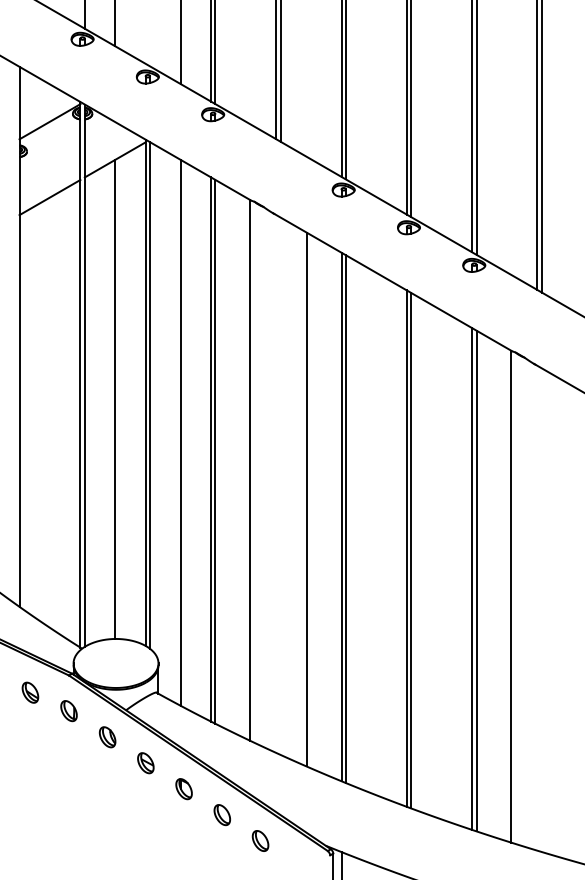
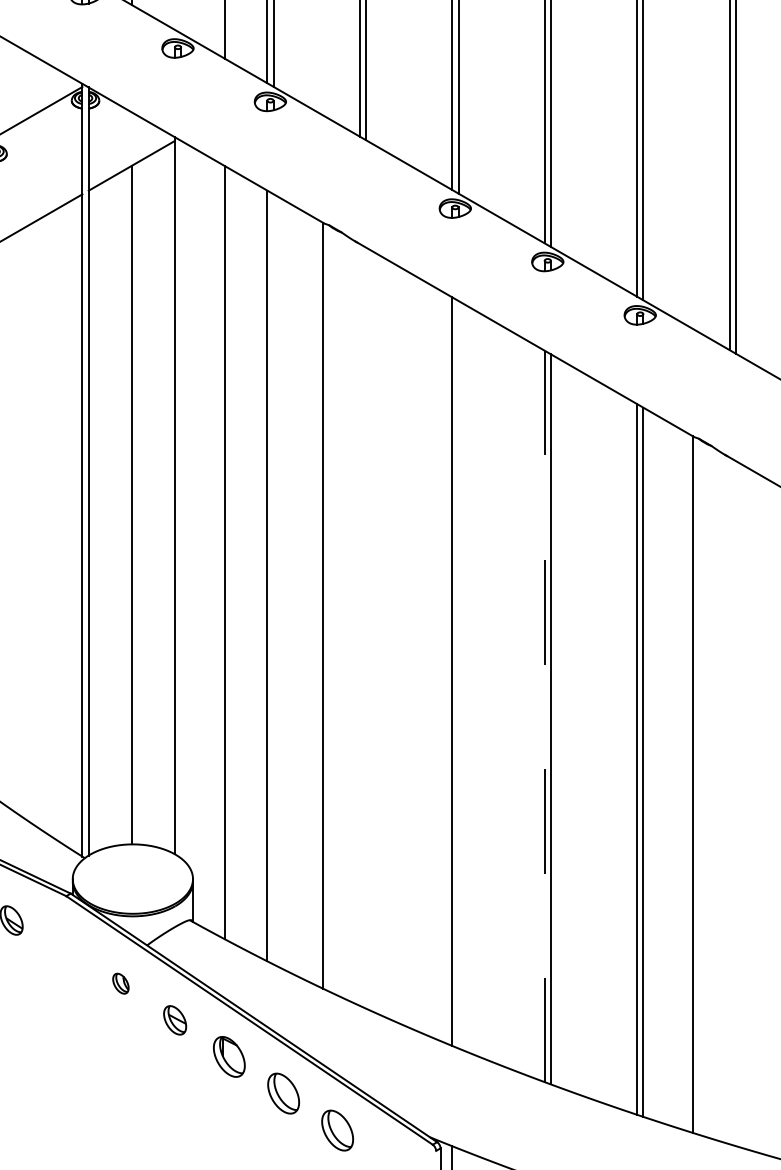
line: (150, 395) -> (181, 499), removed
line: (215, 451) -> (273, 578), removed
line: (306, 499) -> (402, 646), removed
line: (345, 519) -> (457, 675), removed
line: (406, 549) -> (544, 717), solid -> dashed
part: (68, 711) -> (65, 947), removed
part: (107, 737) -> (120, 983), size x0.7
part: (183, 789) -> (228, 1057), size x1.4
part: (221, 815) -> (282, 1094), size x1.4
part: (260, 840) -> (337, 1129), size x1.4

